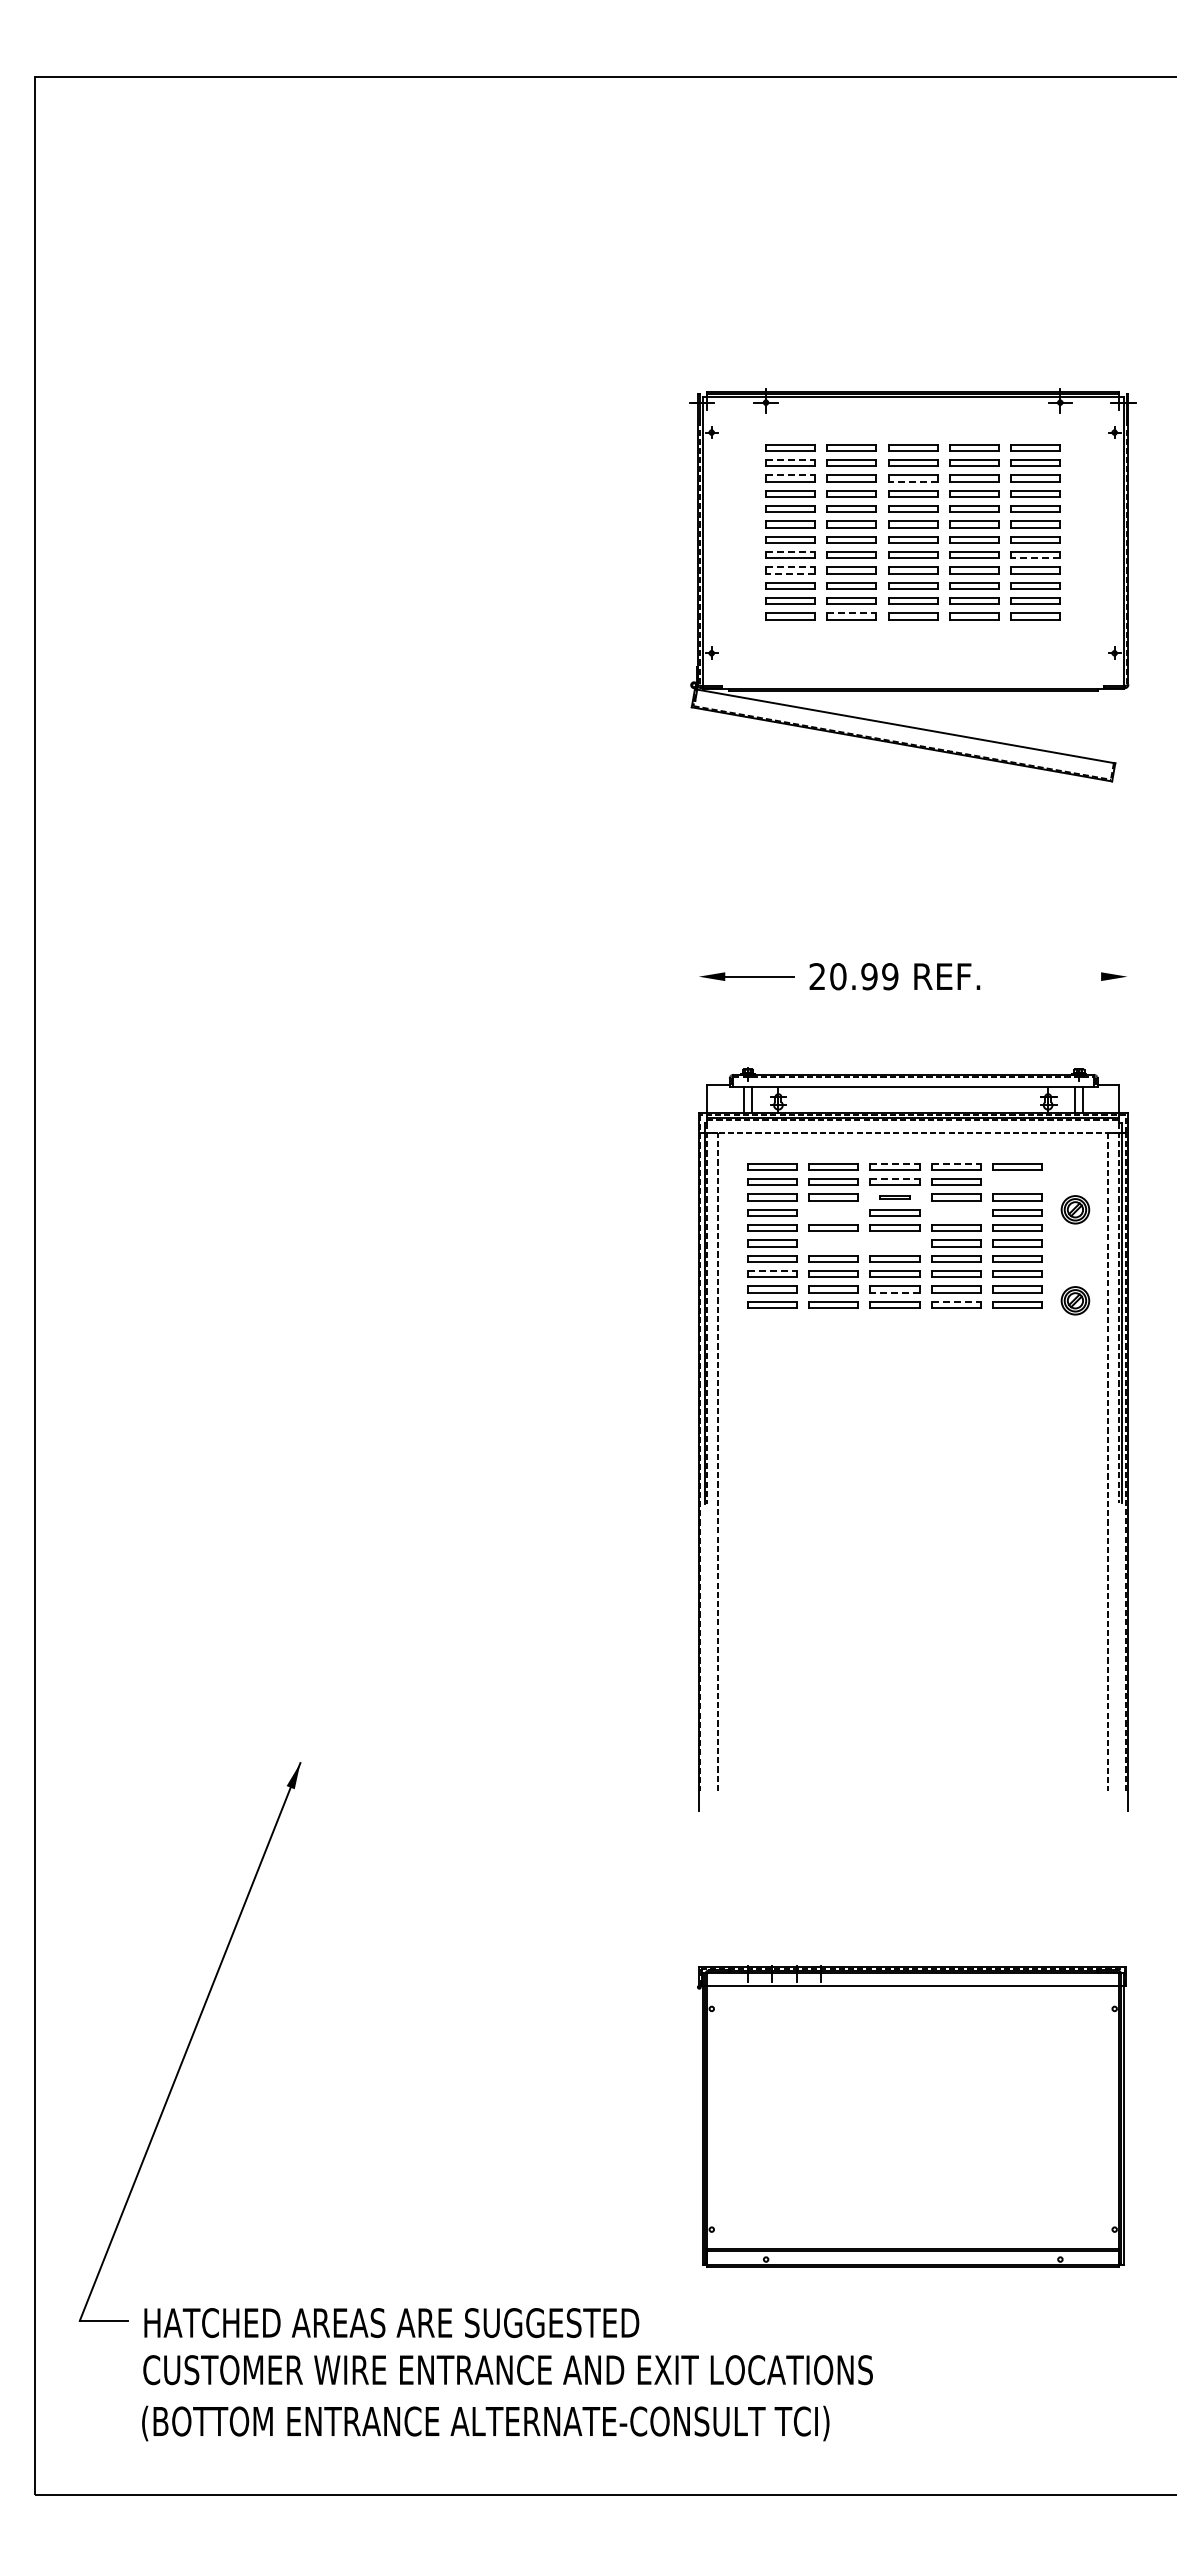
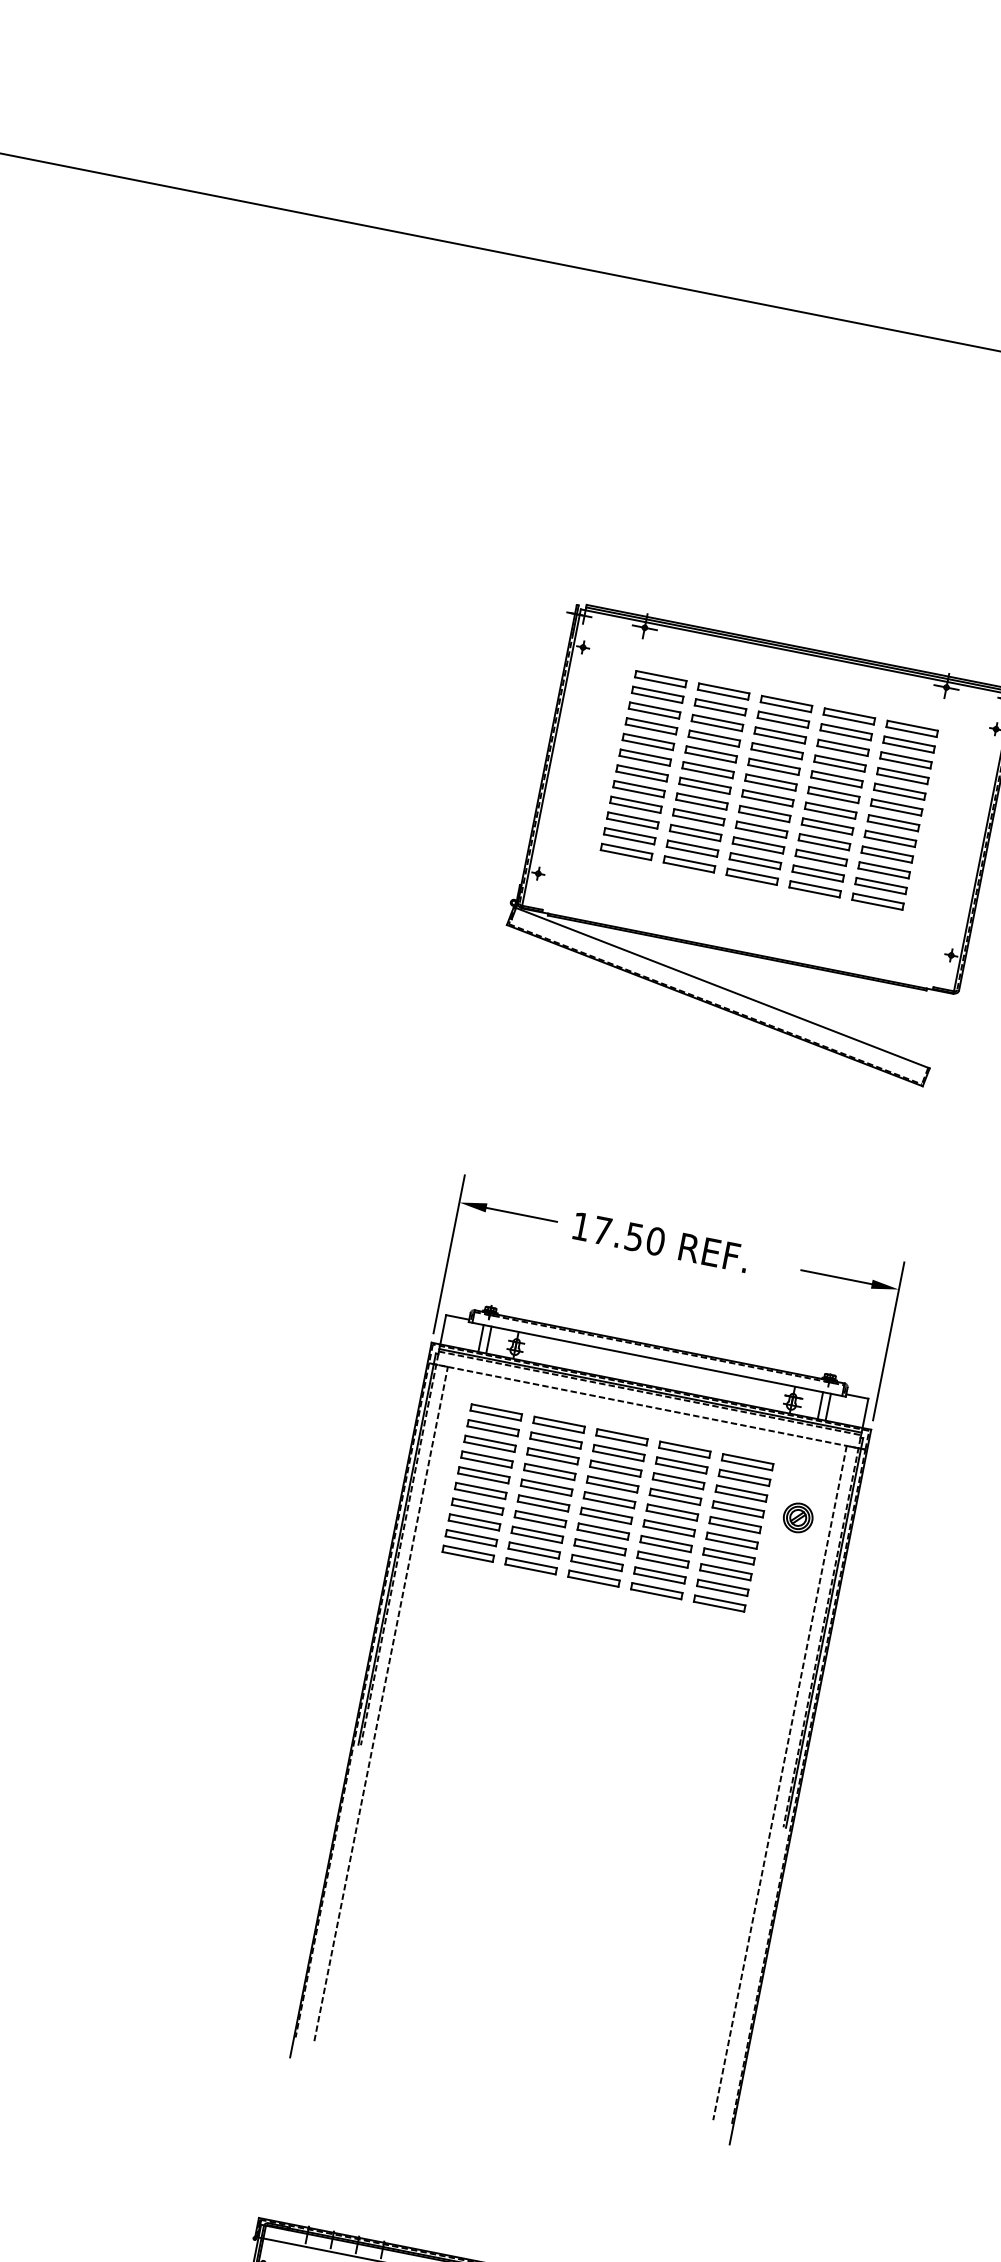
line: (790, 460) -> (658, 692), dashed -> solid
line: (790, 475) -> (655, 707), dashed -> solid
line: (913, 481) -> (780, 738), dashed -> solid
line: (790, 552) -> (639, 786), dashed -> solid
line: (1035, 558) -> (889, 842), dashed -> solid
line: (790, 567) -> (636, 801), dashed -> solid
line: (790, 573) -> (635, 807), dashed -> solid
line: (851, 613) -> (689, 861), dashed -> solid
text: (853, 976) -> (618, 1233), 20.99 -> 17.50
line: (1066, 976) -> (836, 1276), added
line: (698, 1027) -> (448, 1254), added
line: (1127, 1027) -> (888, 1341), added
line: (895, 1163) -> (623, 1433), dashed -> solid
line: (956, 1163) -> (685, 1446), dashed -> solid
line: (895, 1179) -> (619, 1450), dashed -> solid
part: (1017, 1181) -> (744, 1477), added
part: (894, 1197) -> (615, 1468), size x1.67
part: (833, 1212) -> (549, 1471), added
part: (956, 1212) -> (675, 1496), added
part: (833, 1243) -> (543, 1503), added
part: (894, 1243) -> (605, 1515), added
line: (772, 1271) -> (475, 1519), dashed -> solid
line: (895, 1292) -> (596, 1566), dashed -> solid
part: (1075, 1300) -> (779, 1610), removed
line: (956, 1301) -> (657, 1587), dashed -> solid

